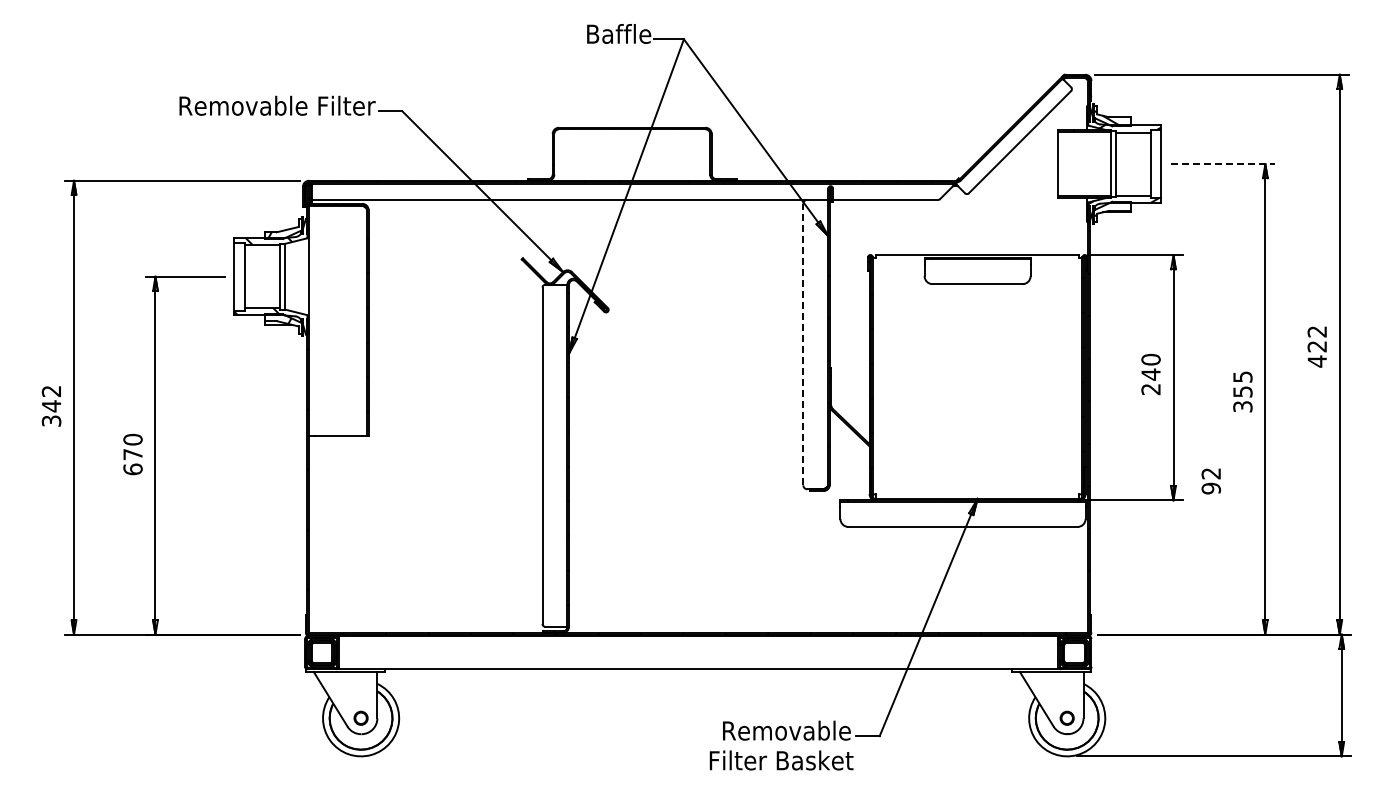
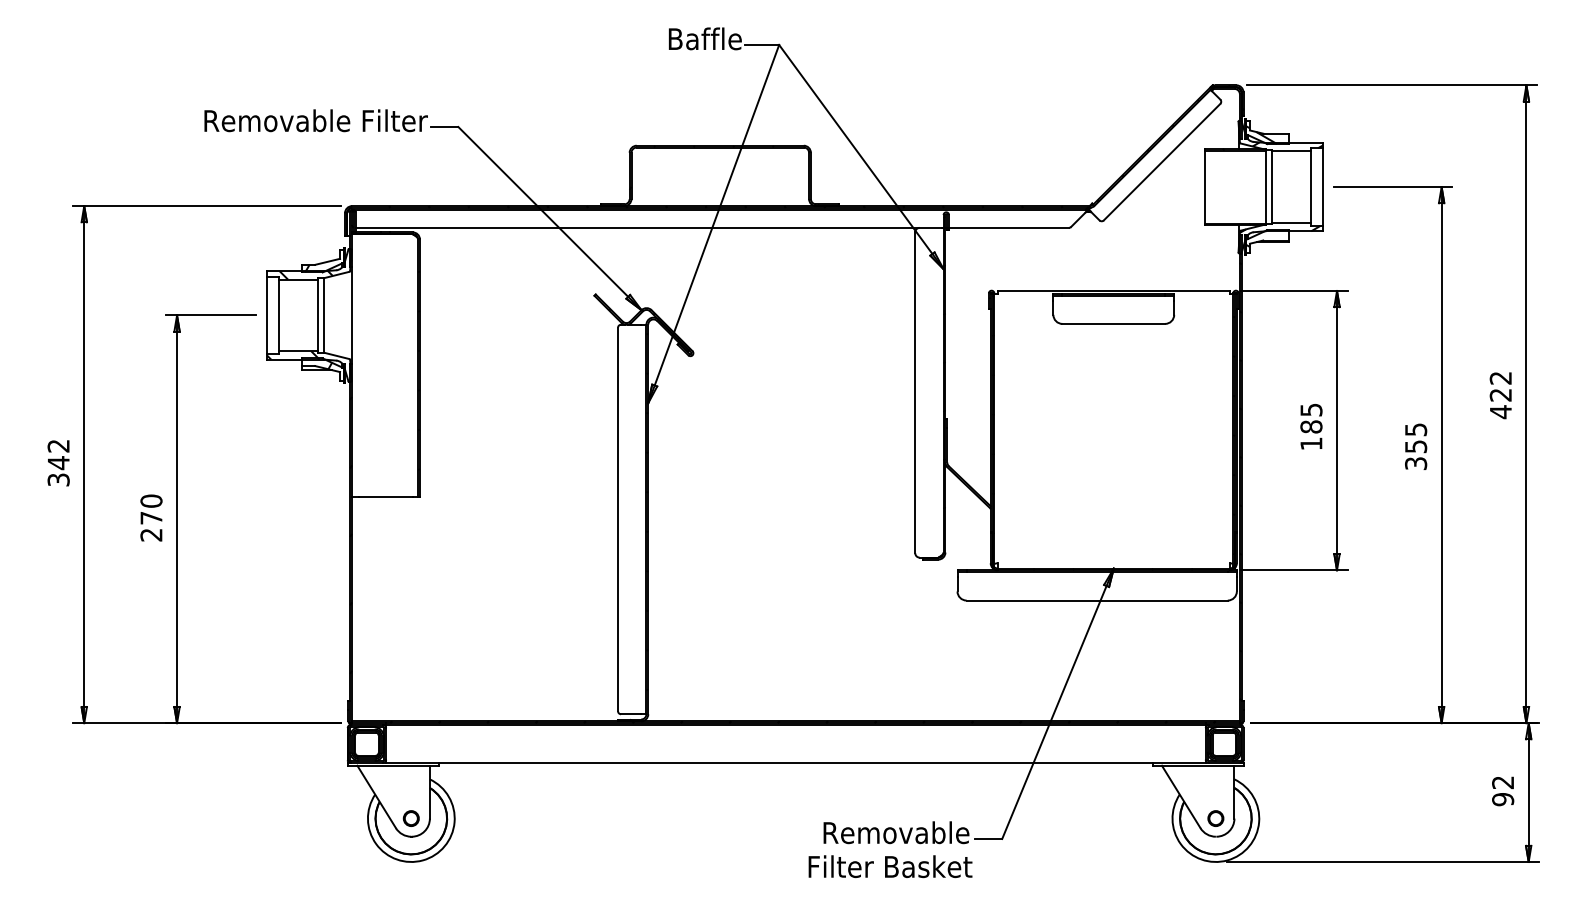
line: (1223, 164) -> (1393, 187), dashed -> solid
line: (803, 344) -> (915, 392), dashed -> solid
text: (1150, 374) -> (1310, 426), 240 -> 185
text: (132, 469) -> (150, 535), 670 -> 270
text: (1210, 481) -> (1502, 791), moved

